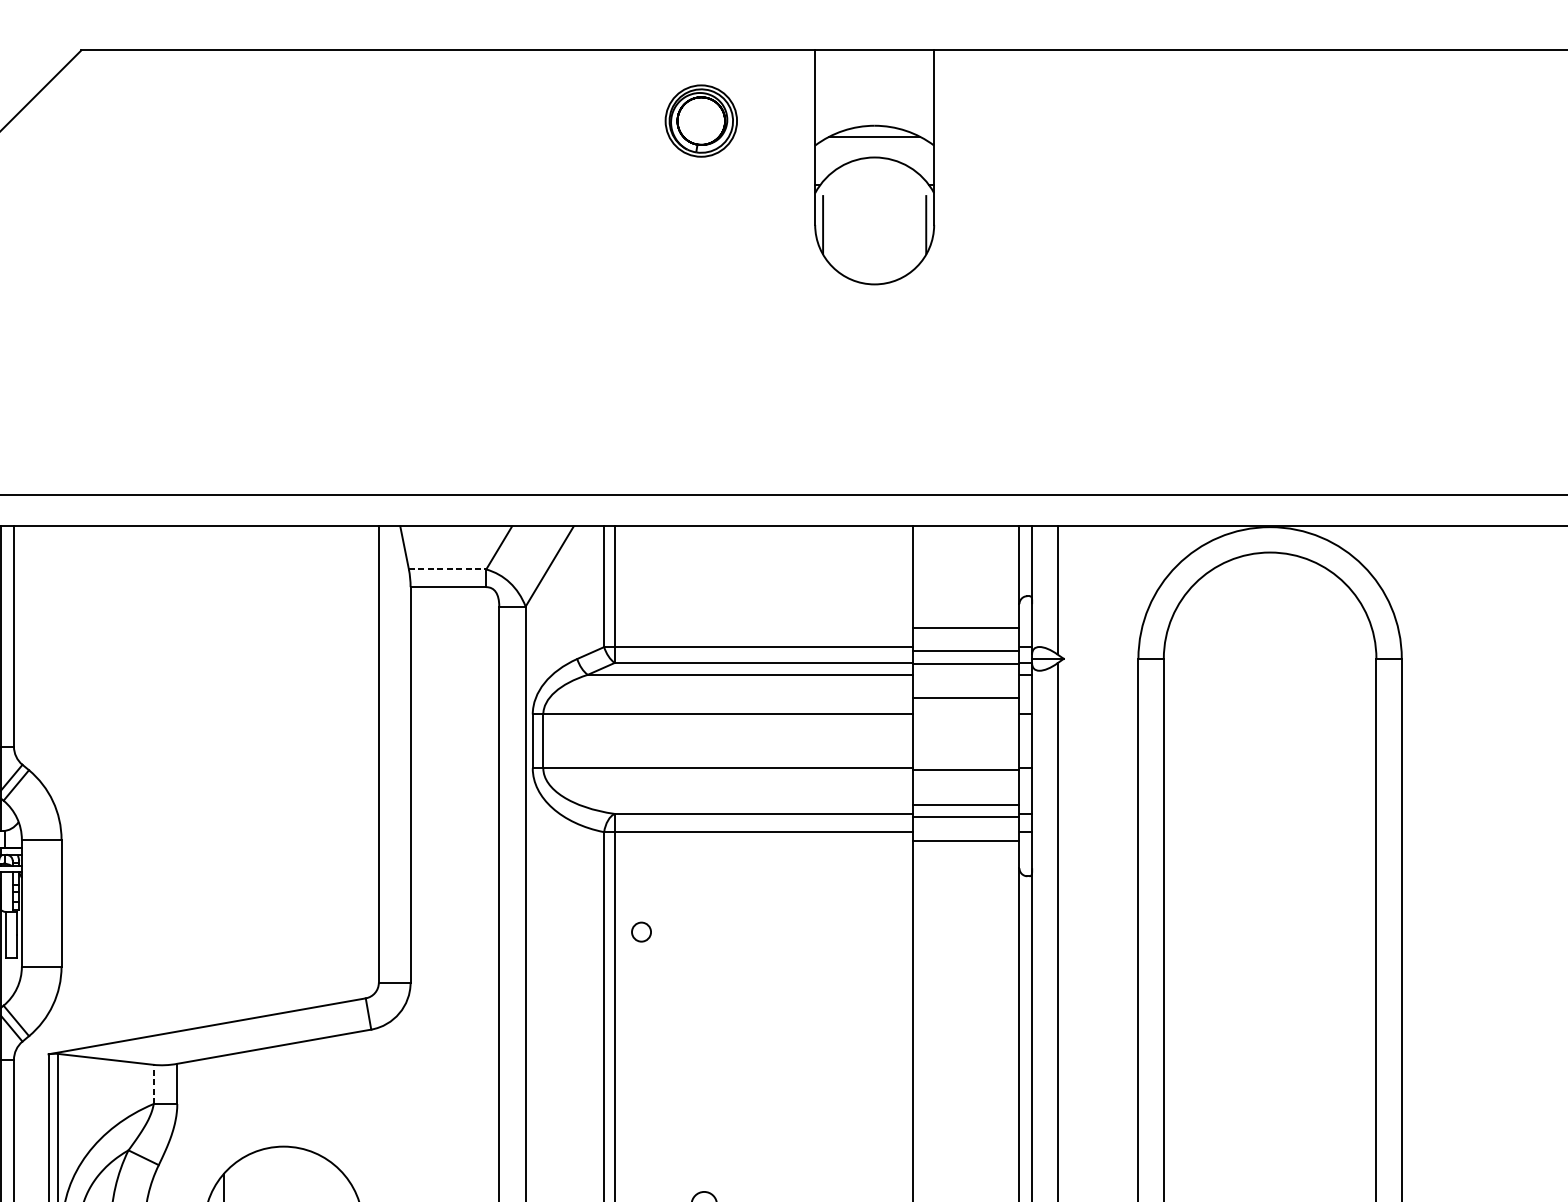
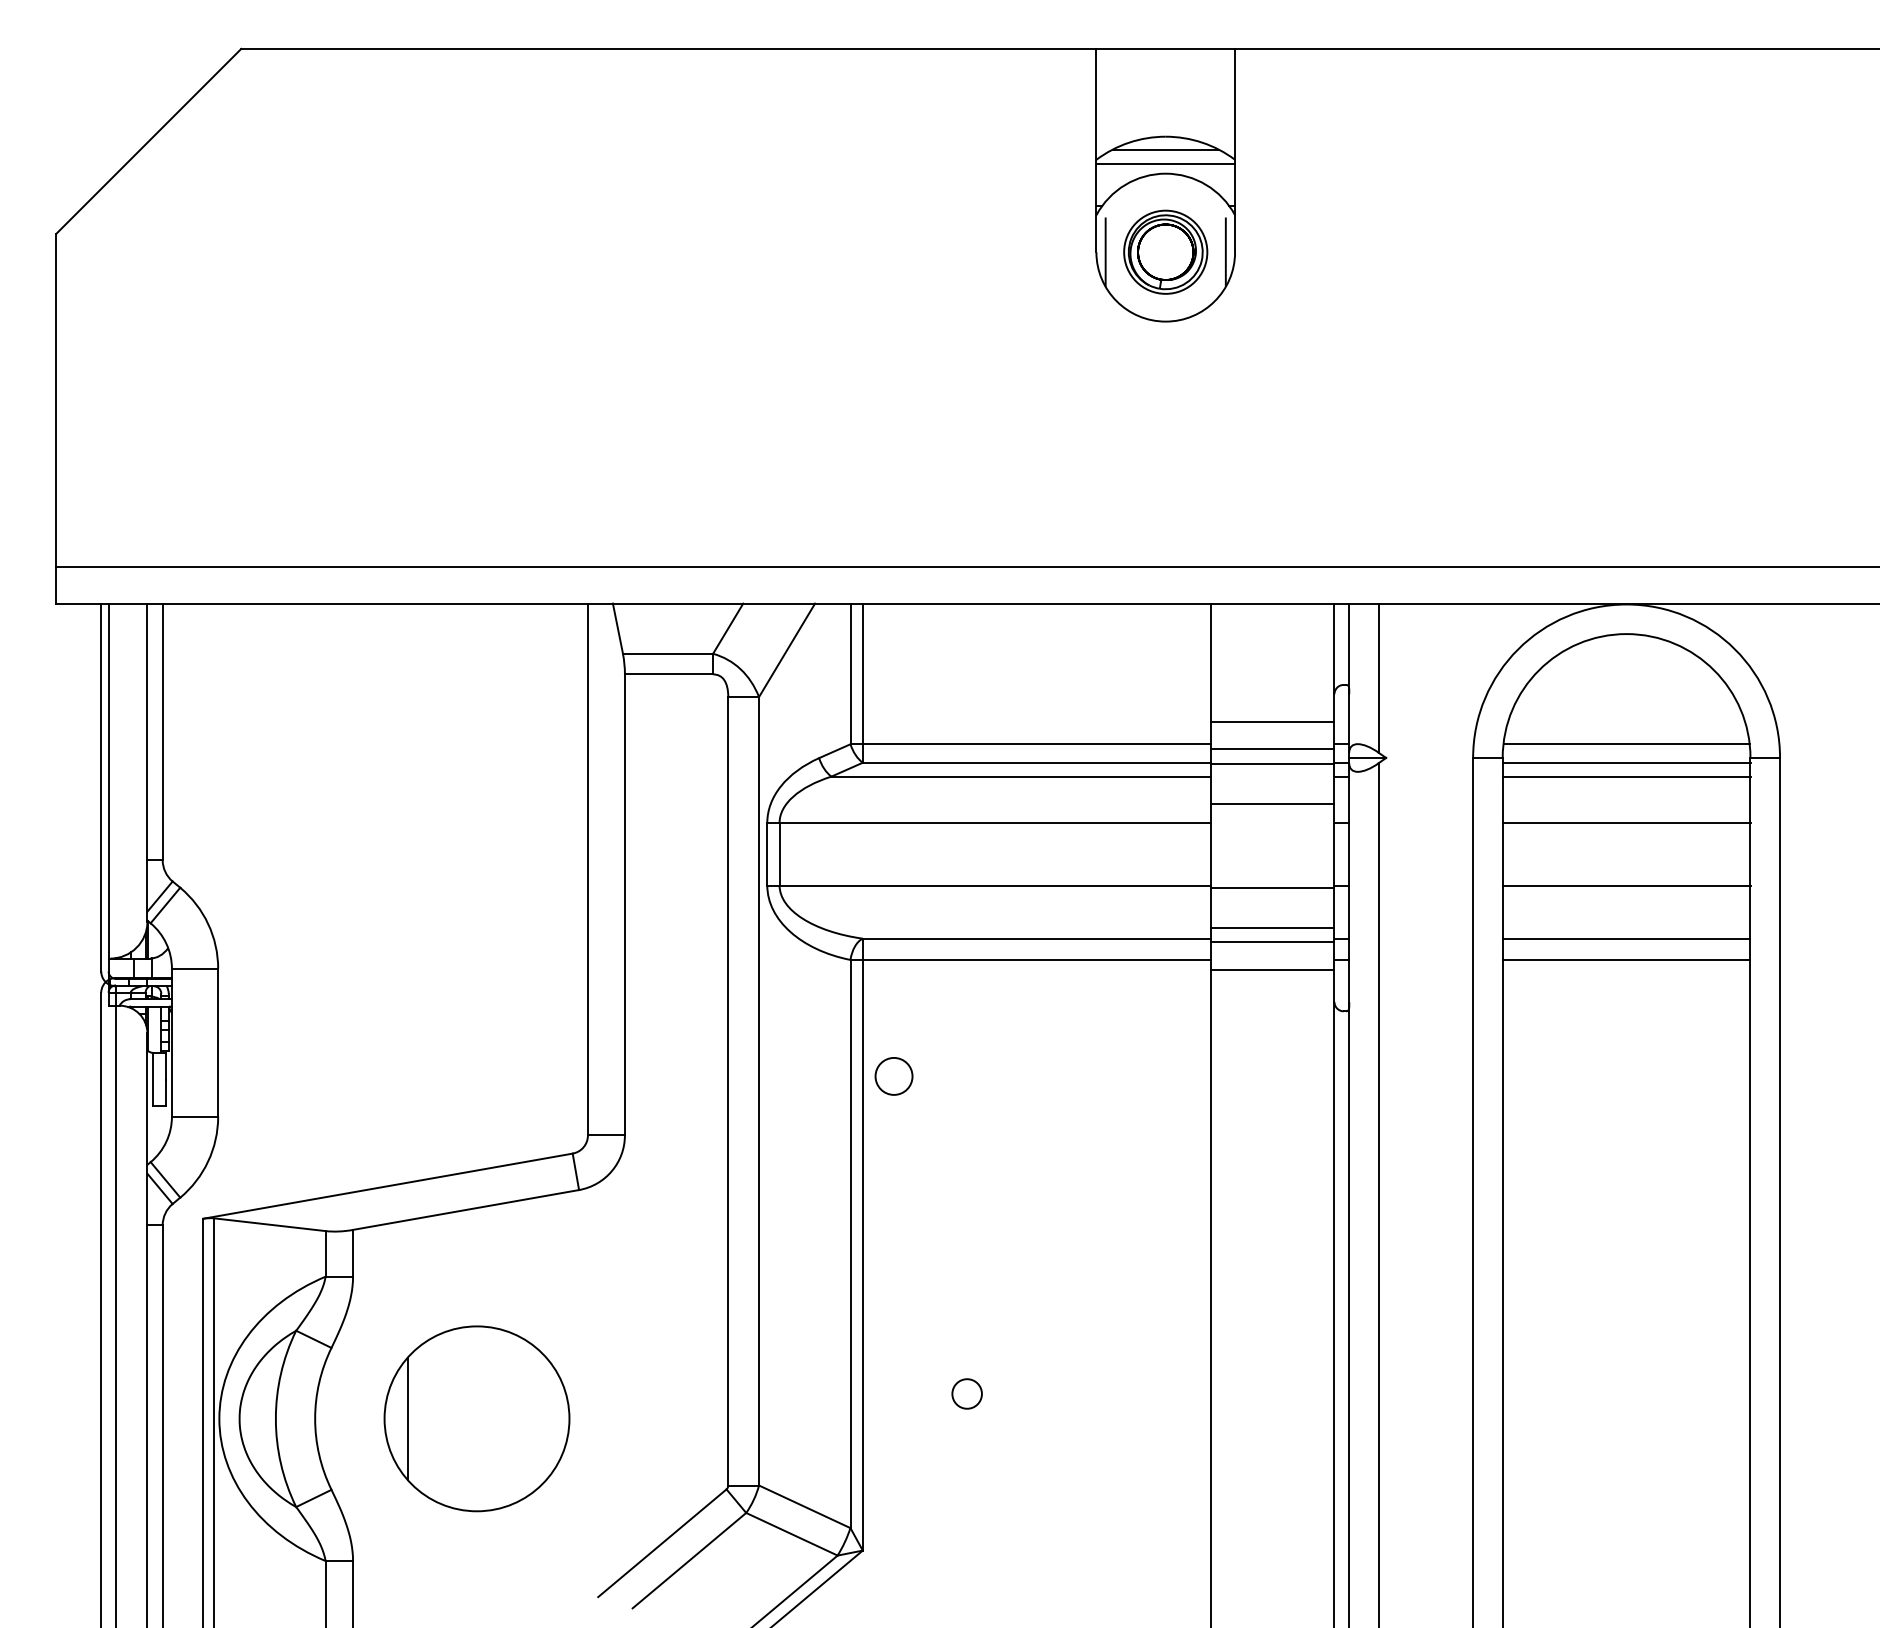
part: (701, 120) -> (1165, 251), moved
line: (874, 148) -> (1165, 163), added
line: (447, 569) -> (668, 653), dashed -> solid
line: (1270, 647) -> (1626, 744), added
line: (1270, 662) -> (1626, 762), added
line: (1270, 674) -> (1626, 776), added
line: (1270, 714) -> (1626, 822), added
line: (1270, 768) -> (1626, 885), added
line: (1270, 813) -> (1626, 938), added
line: (1270, 831) -> (1626, 959), added
circle: (641, 931) -> (893, 1075), size x1.67
line: (153, 1084) -> (325, 1253), dashed -> solid

